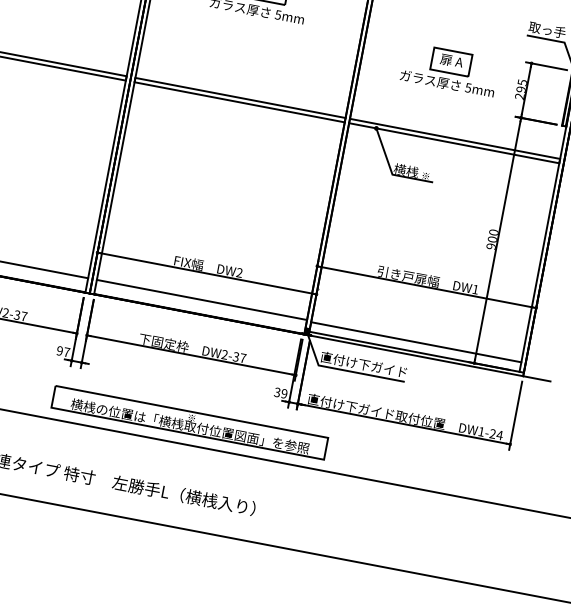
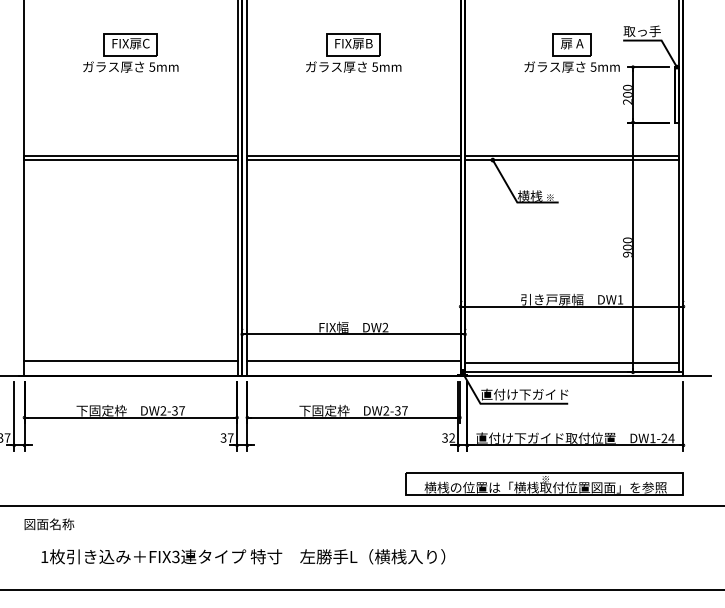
part: (449, 69) -> (571, 52), moved
text: (521, 85) -> (627, 90), 295 -> 200
text: (59, 350) -> (223, 437), 97 -> 37
text: (284, 393) -> (452, 437), 39 -> 32
part: (189, 422) -> (544, 483), moved

